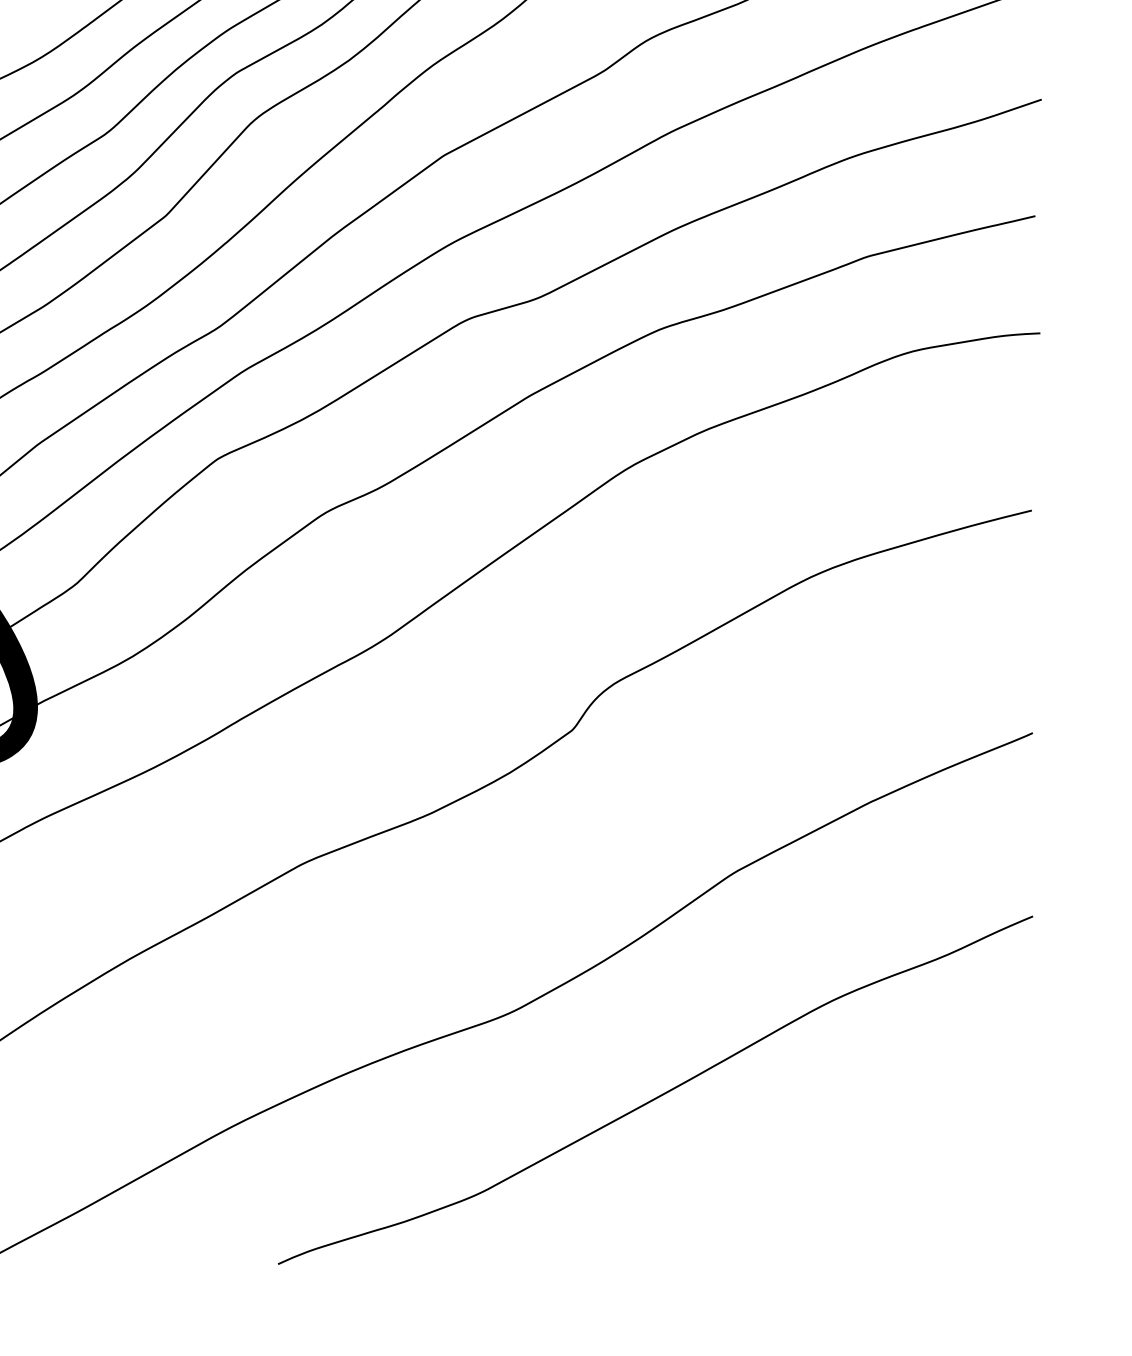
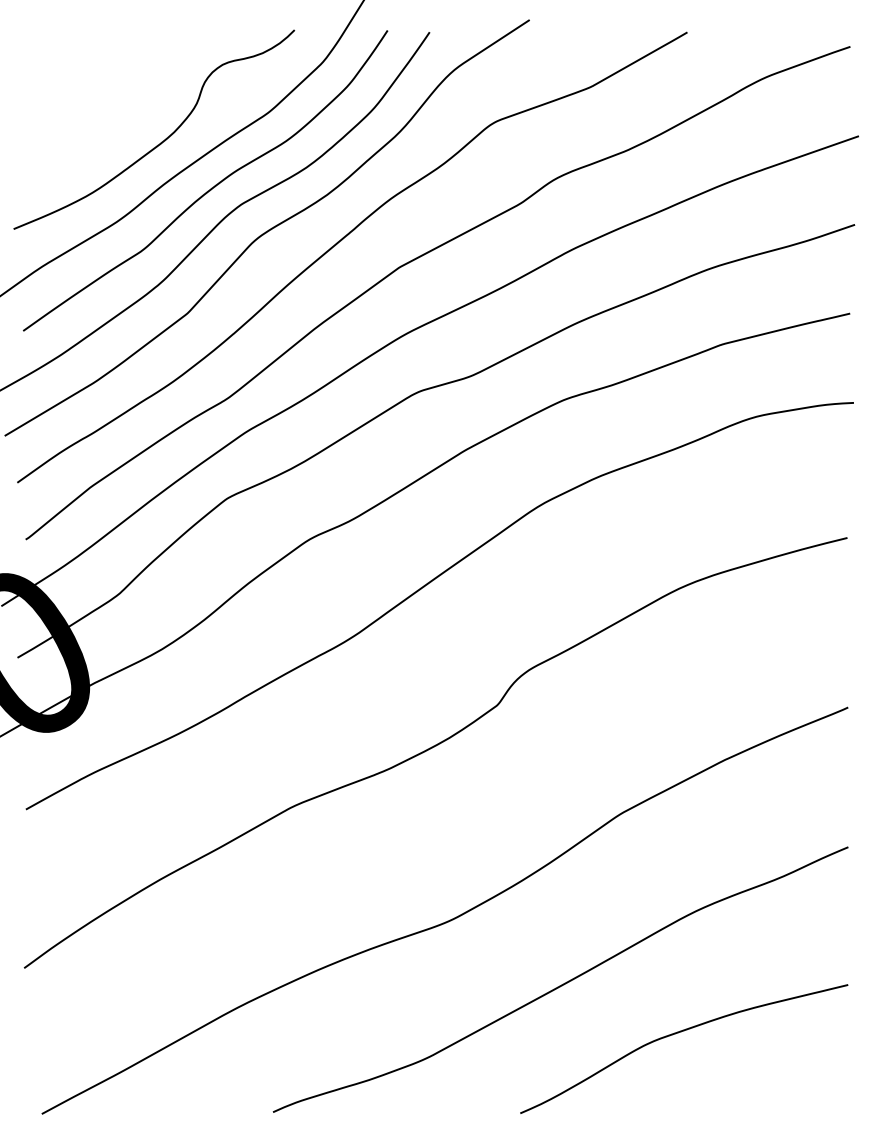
curve: (810, 1160) -> (678, 1033), added

